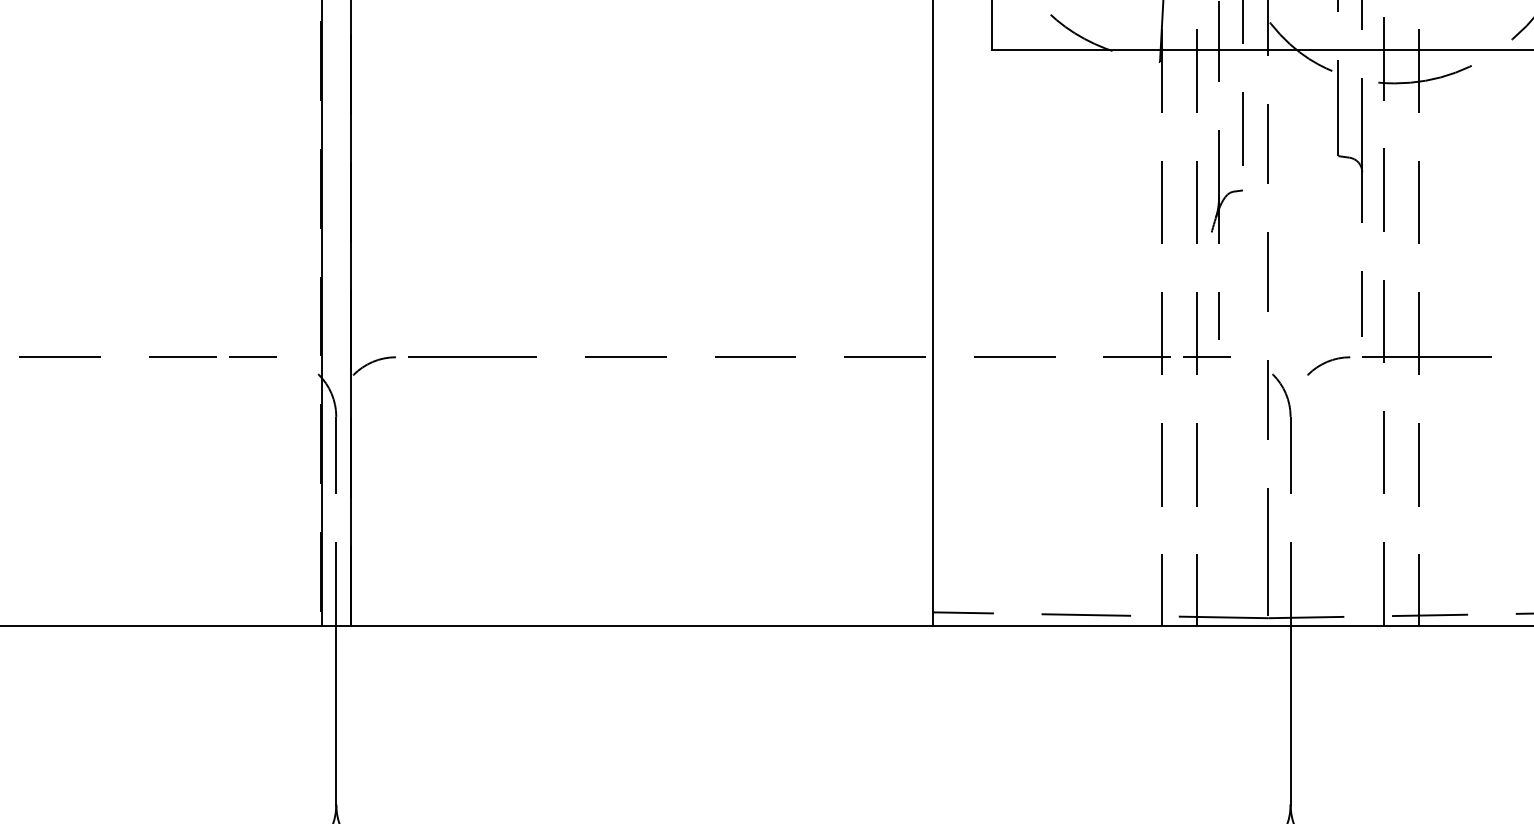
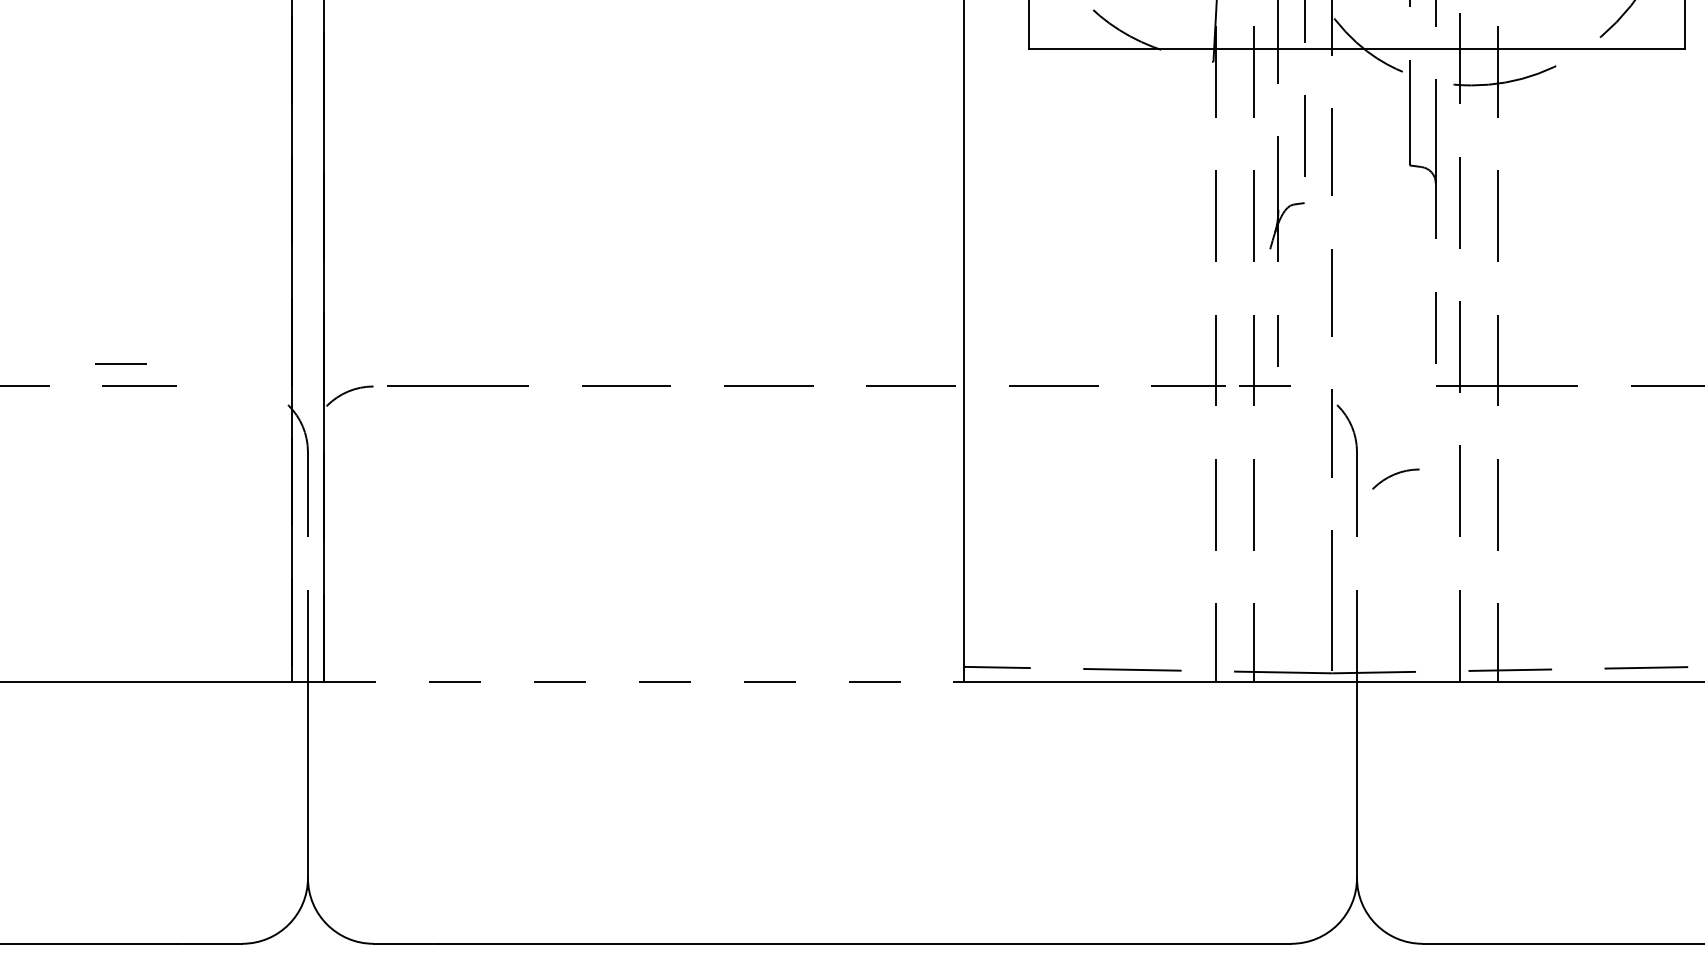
line: (252, 356) -> (120, 363), moved
arc: (1328, 362) -> (1395, 475), moved
line: (641, 625) -> (643, 681), solid -> dashed

